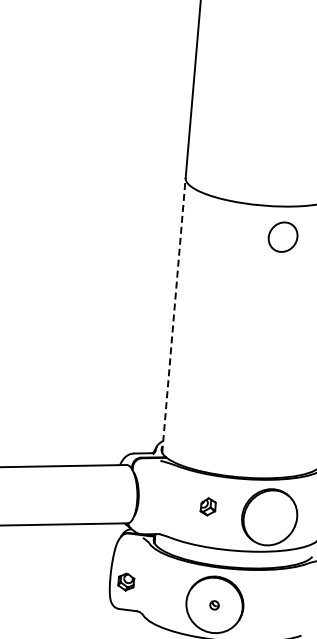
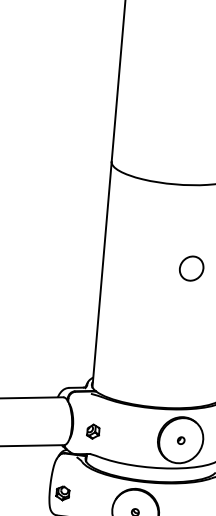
part: (282, 236) -> (191, 268), moved
line: (173, 315) -> (101, 274), dashed -> solid
part: (207, 506) -> (92, 431), moved
part: (270, 517) -> (181, 440), added

